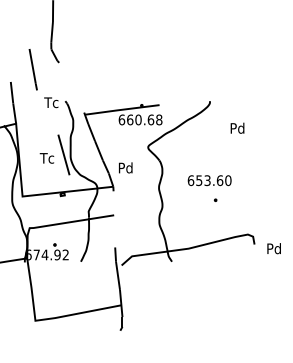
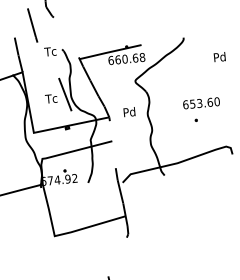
text: (237, 127) -> (219, 56), moved
text: (125, 167) -> (129, 111), moved
text: (209, 180) -> (201, 103), moved

